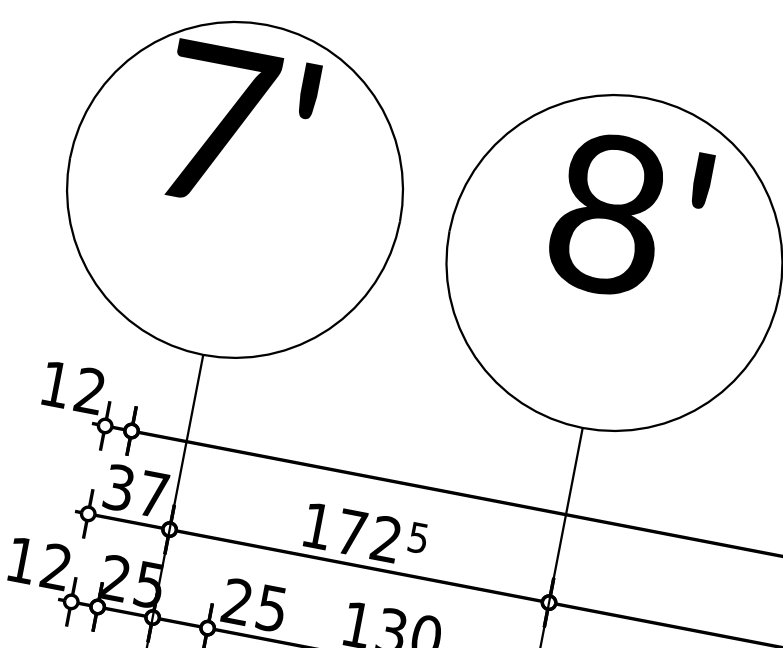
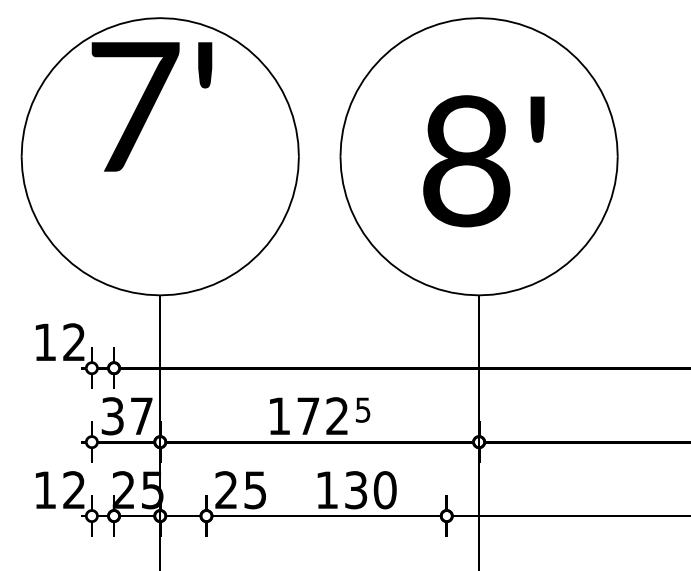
text: (628, 218) -> (483, 161), moved

